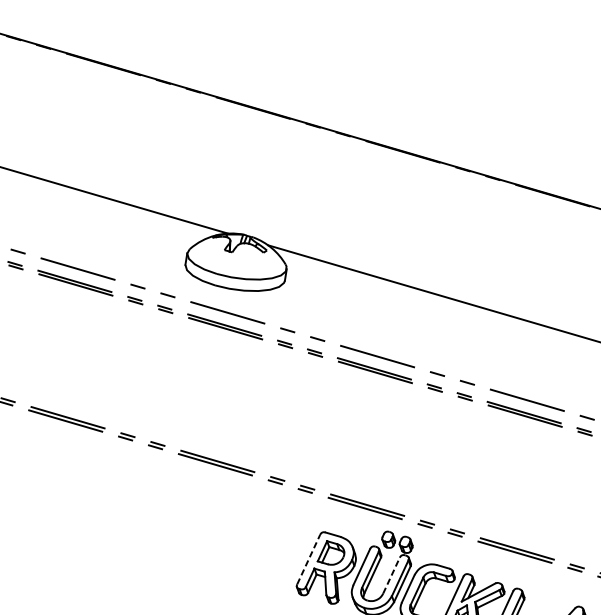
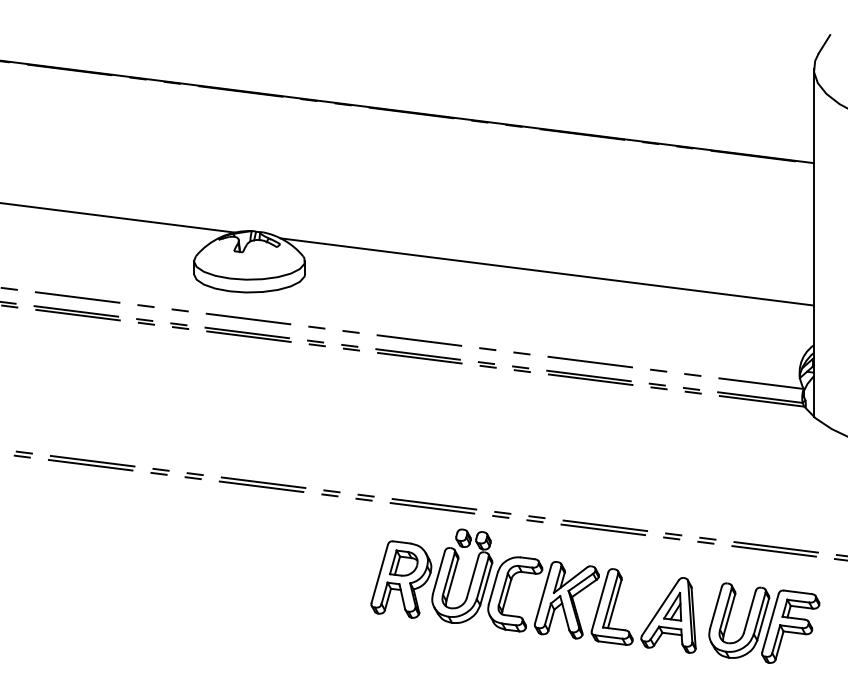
line: (308, 559) -> (379, 573), dashed -> solid
line: (391, 575) -> (472, 576), dashed -> solid

